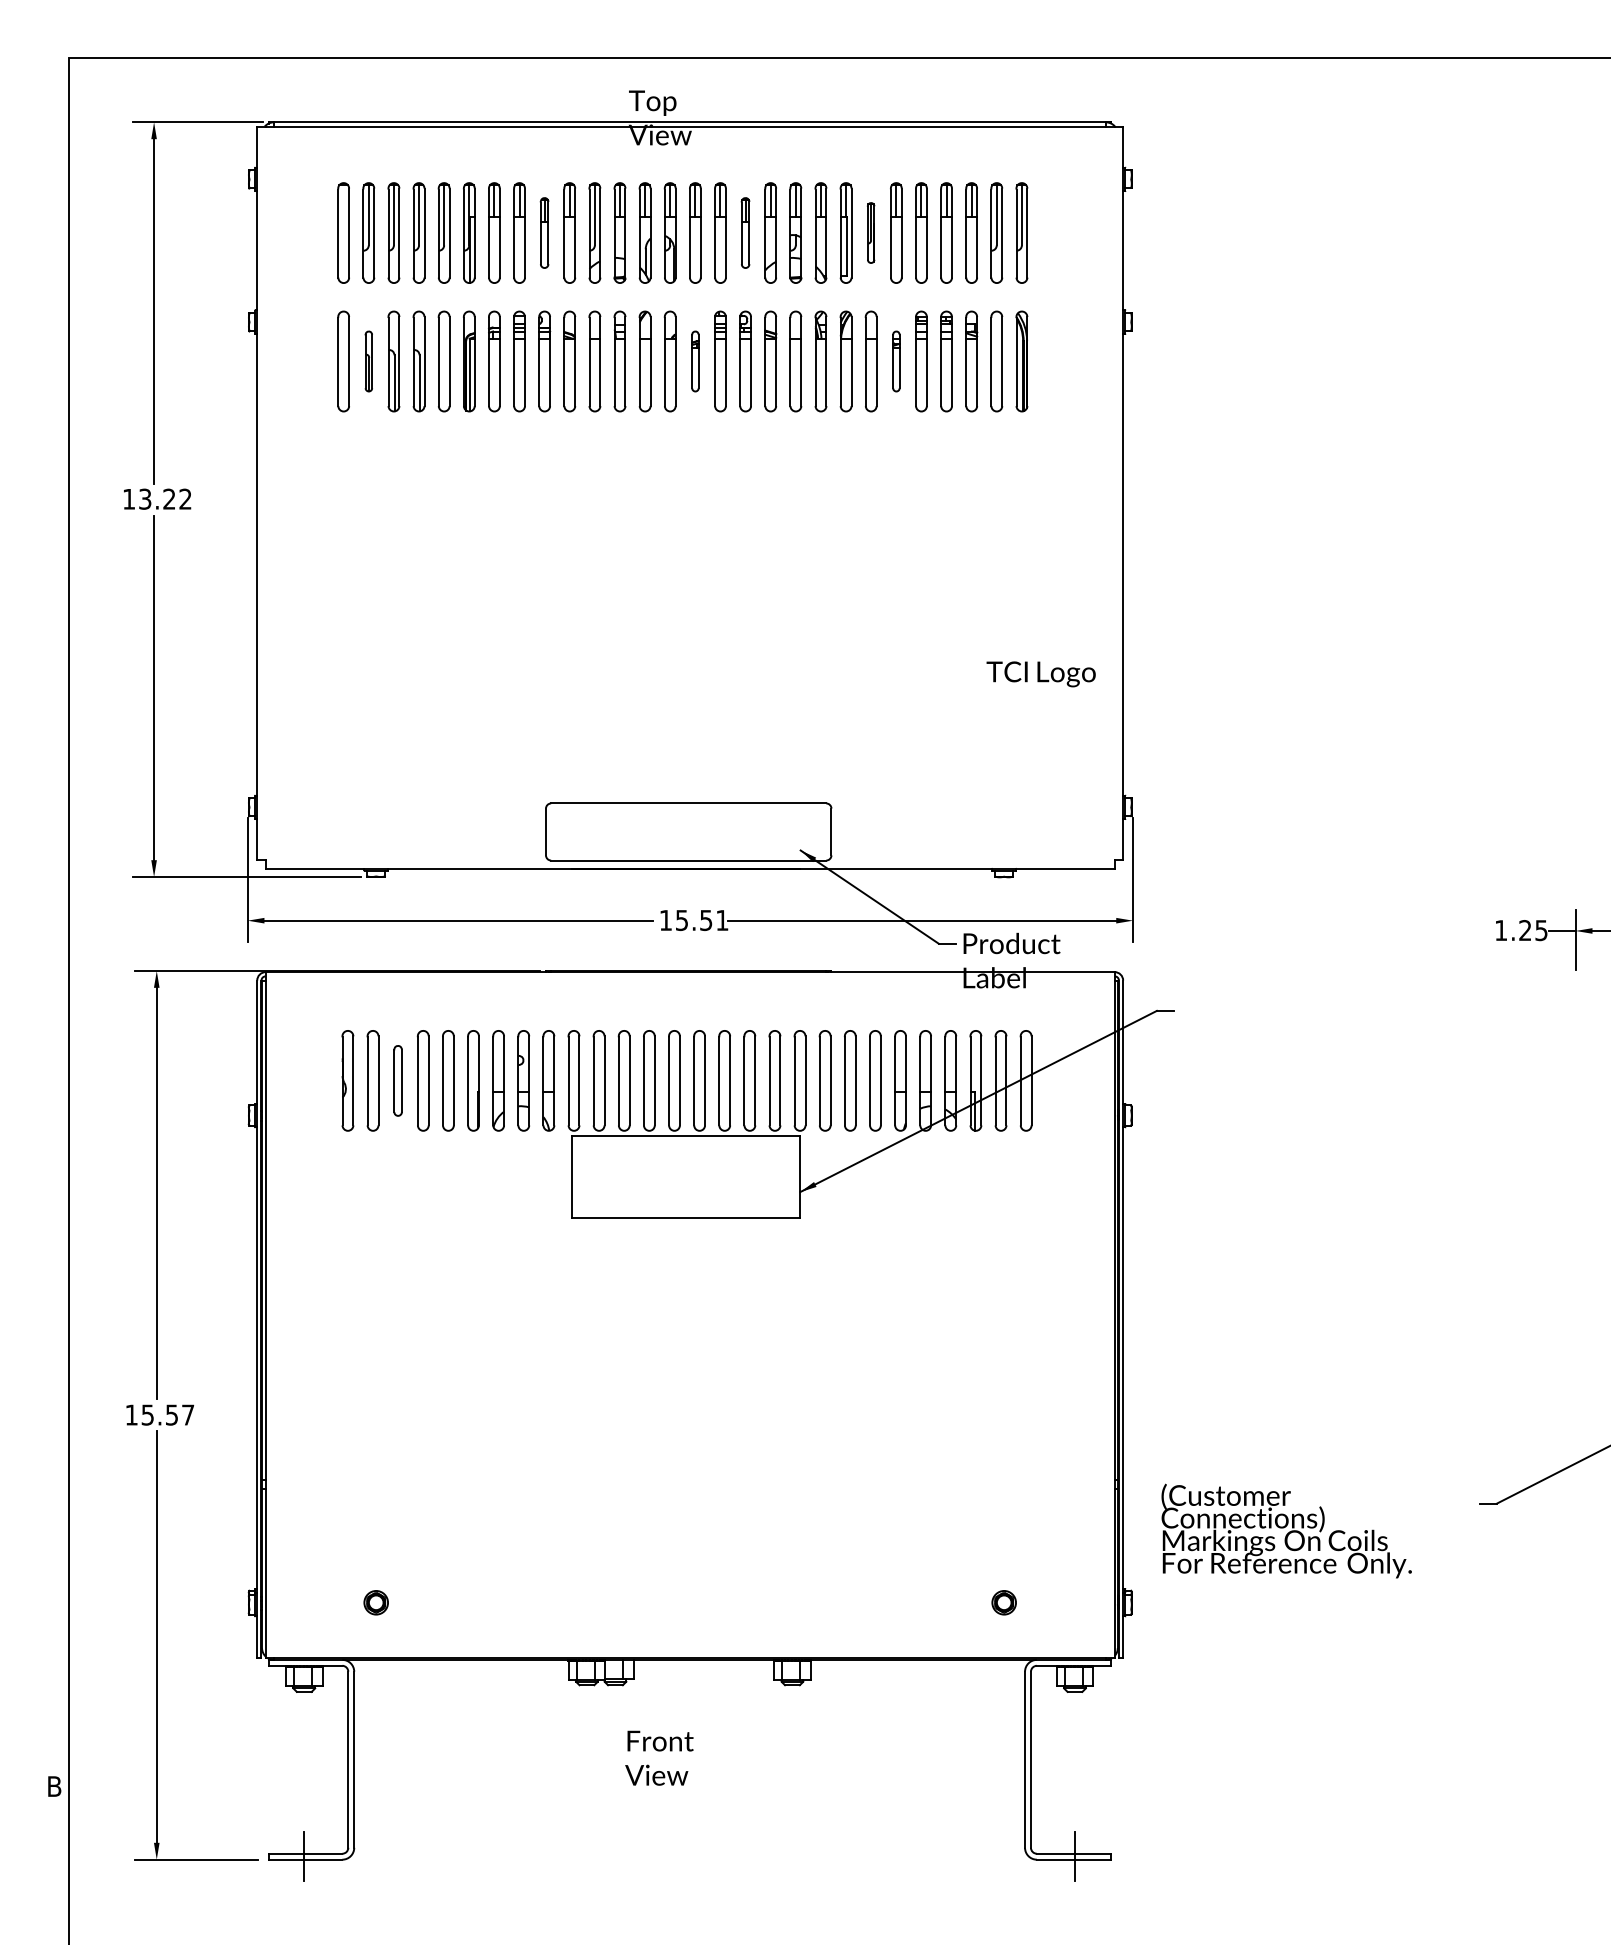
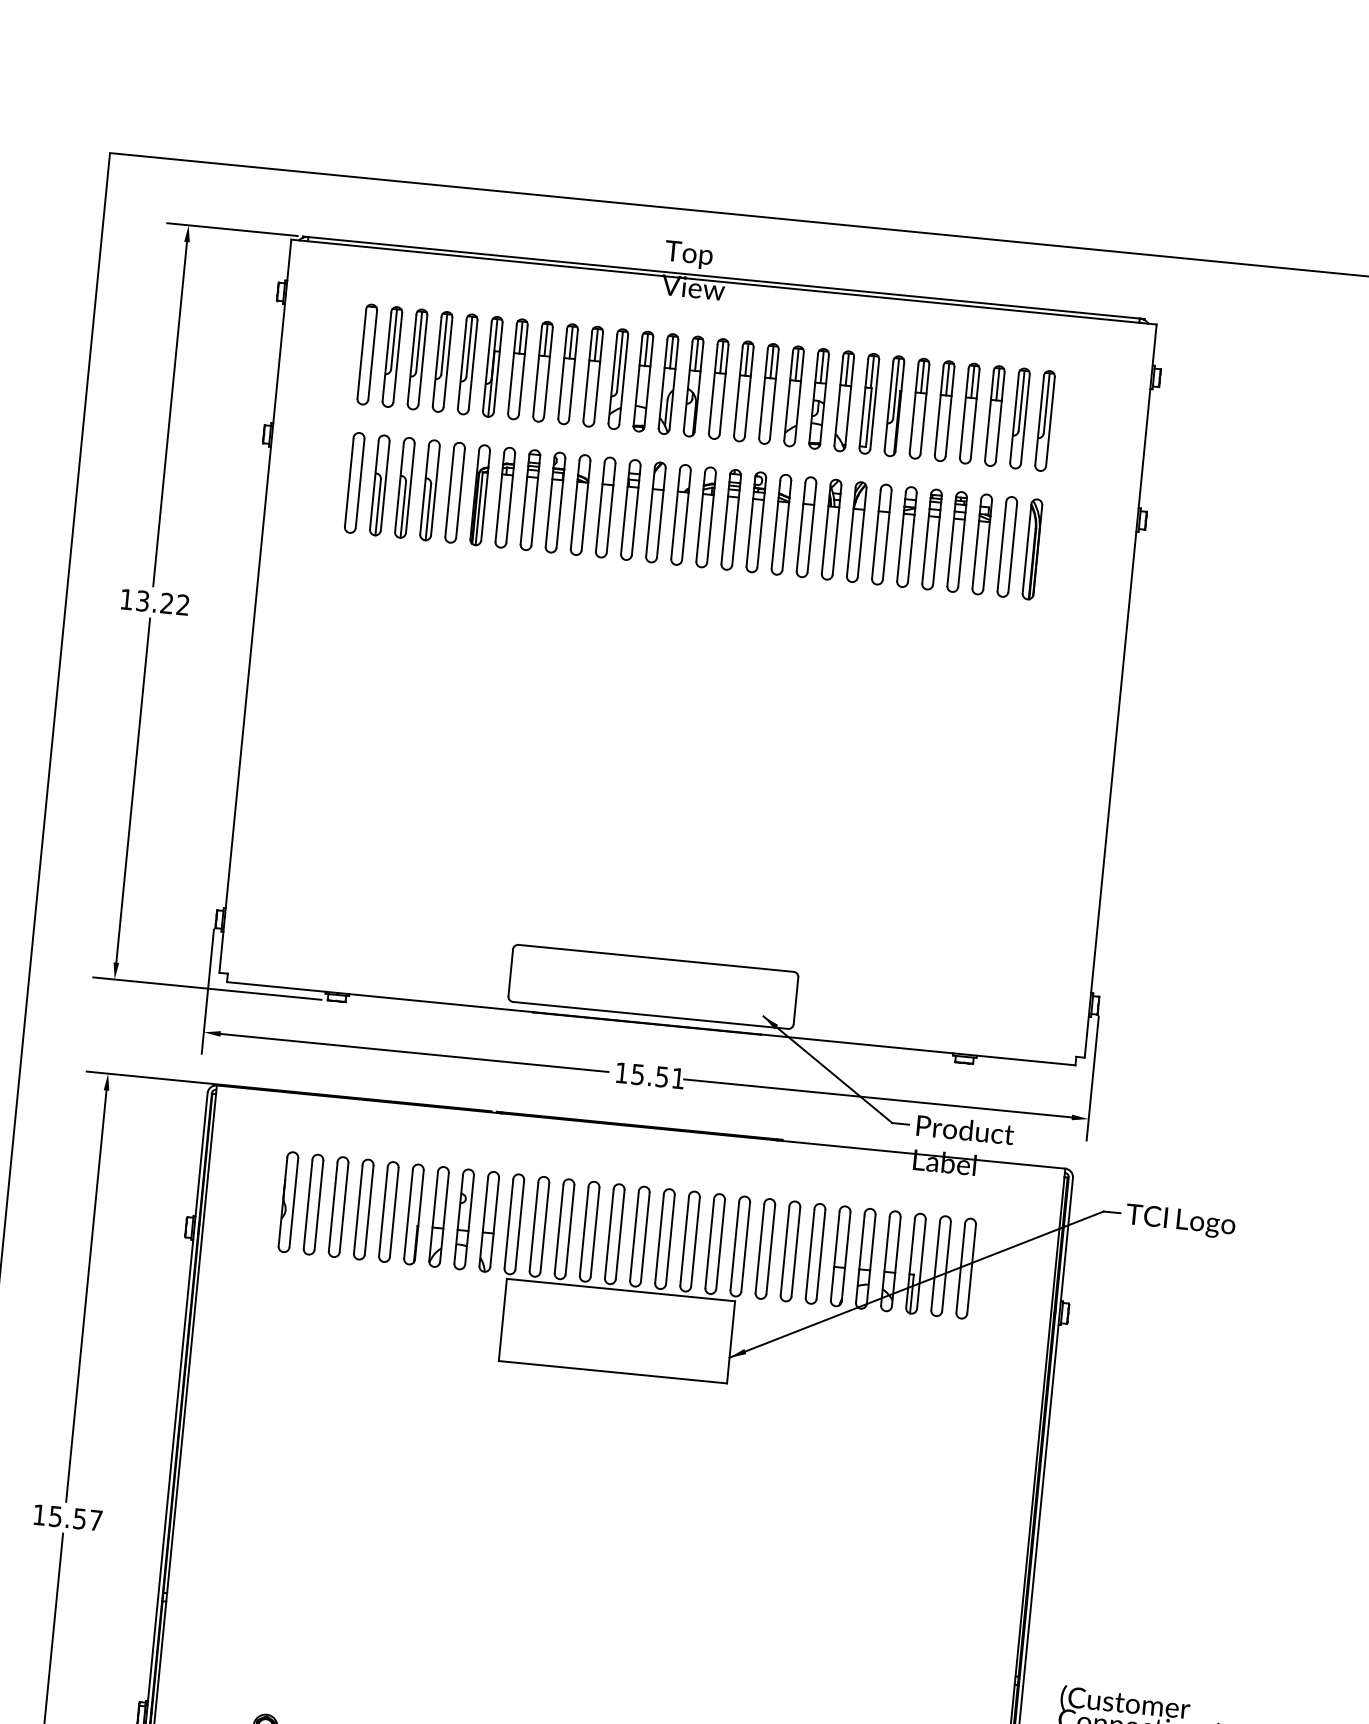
part: (544, 232) -> (567, 373), size x1.43
part: (745, 232) -> (768, 393), size x1.43
part: (870, 232) -> (893, 405), size x1.67
part: (368, 361) -> (379, 485), size x1.67
part: (695, 361) -> (706, 517), size x1.67
part: (896, 361) -> (907, 537), size x1.67
text: (1040, 674) -> (1179, 1221), moved
part: (397, 1080) -> (337, 1206), size x1.43

